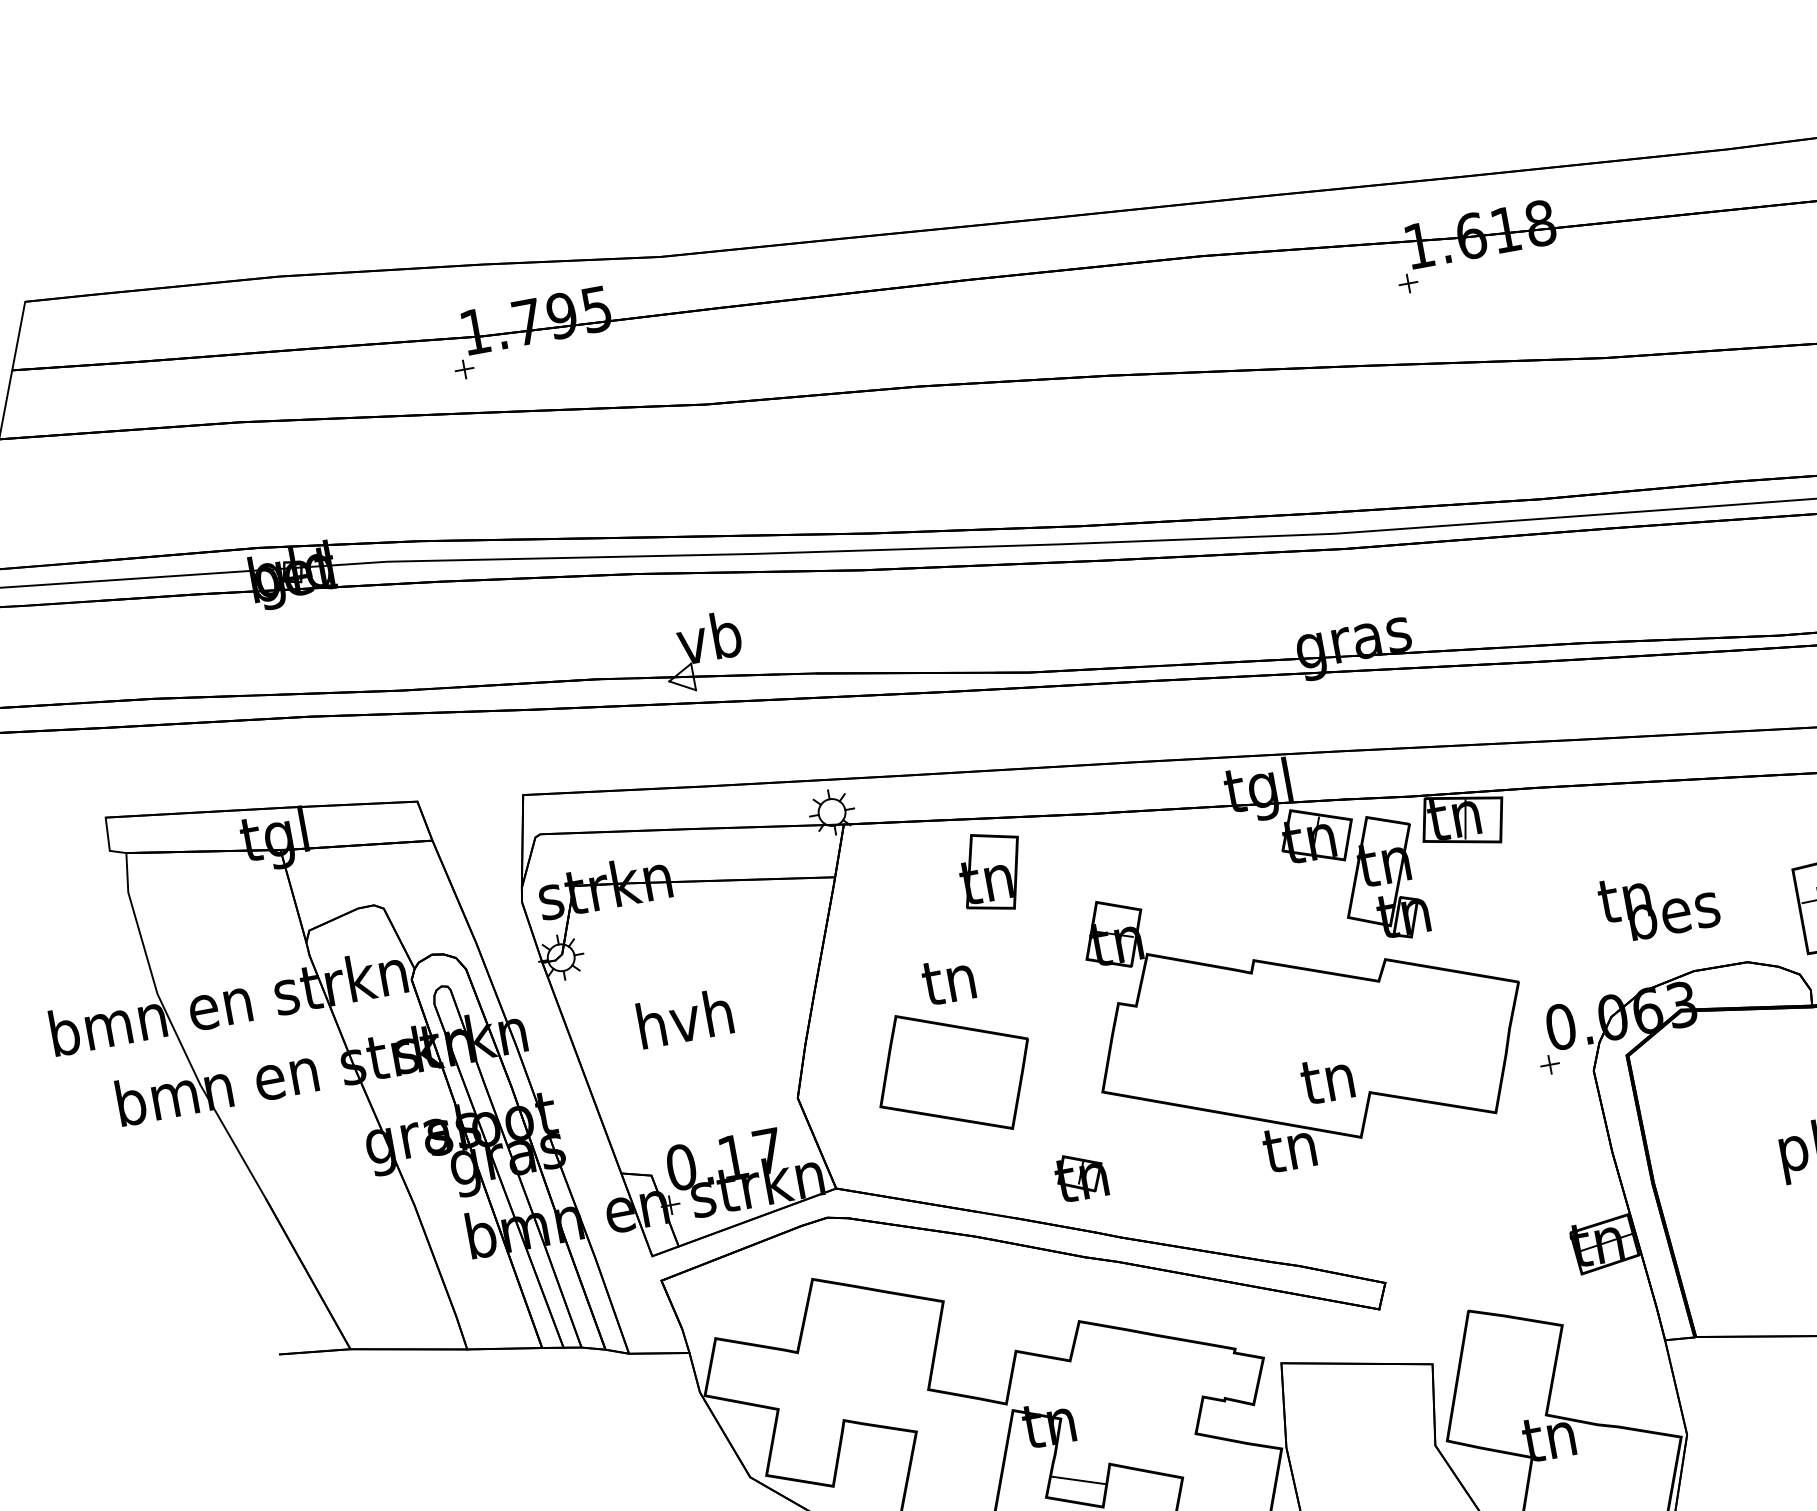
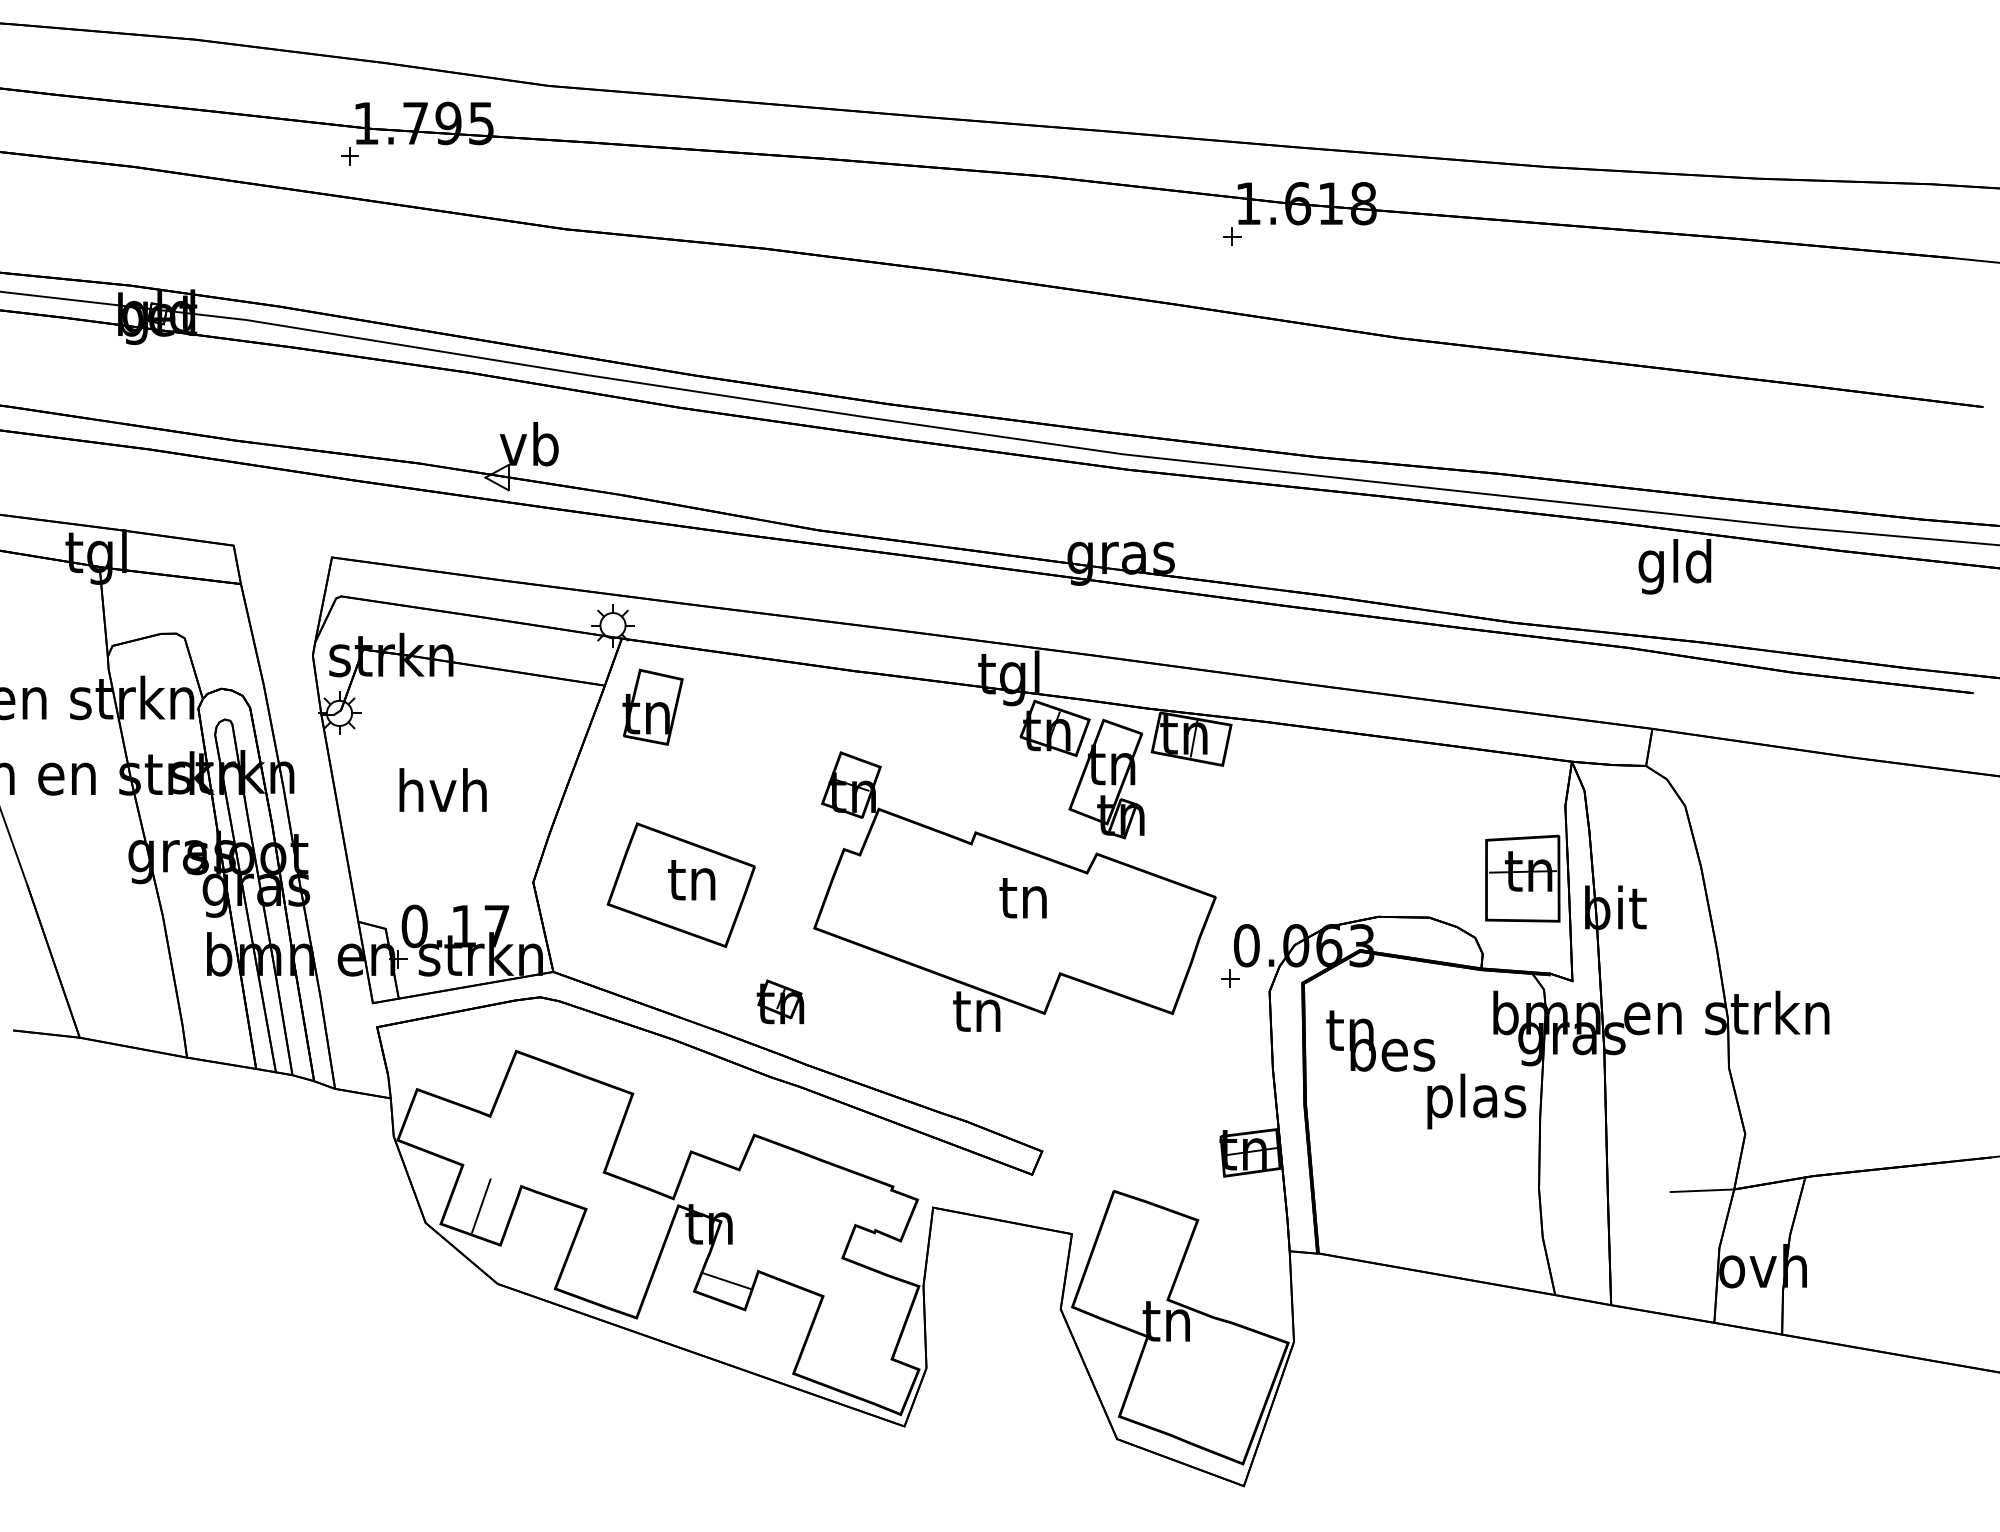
part: (991, 871) -> (652, 706), moved
text: (1658, 903) -> (1380, 1040), moved
text: (948, 981) -> (691, 880), moved
text: (1326, 1080) -> (1022, 898), moved
line: (805, 1448) -> (481, 1205), added

